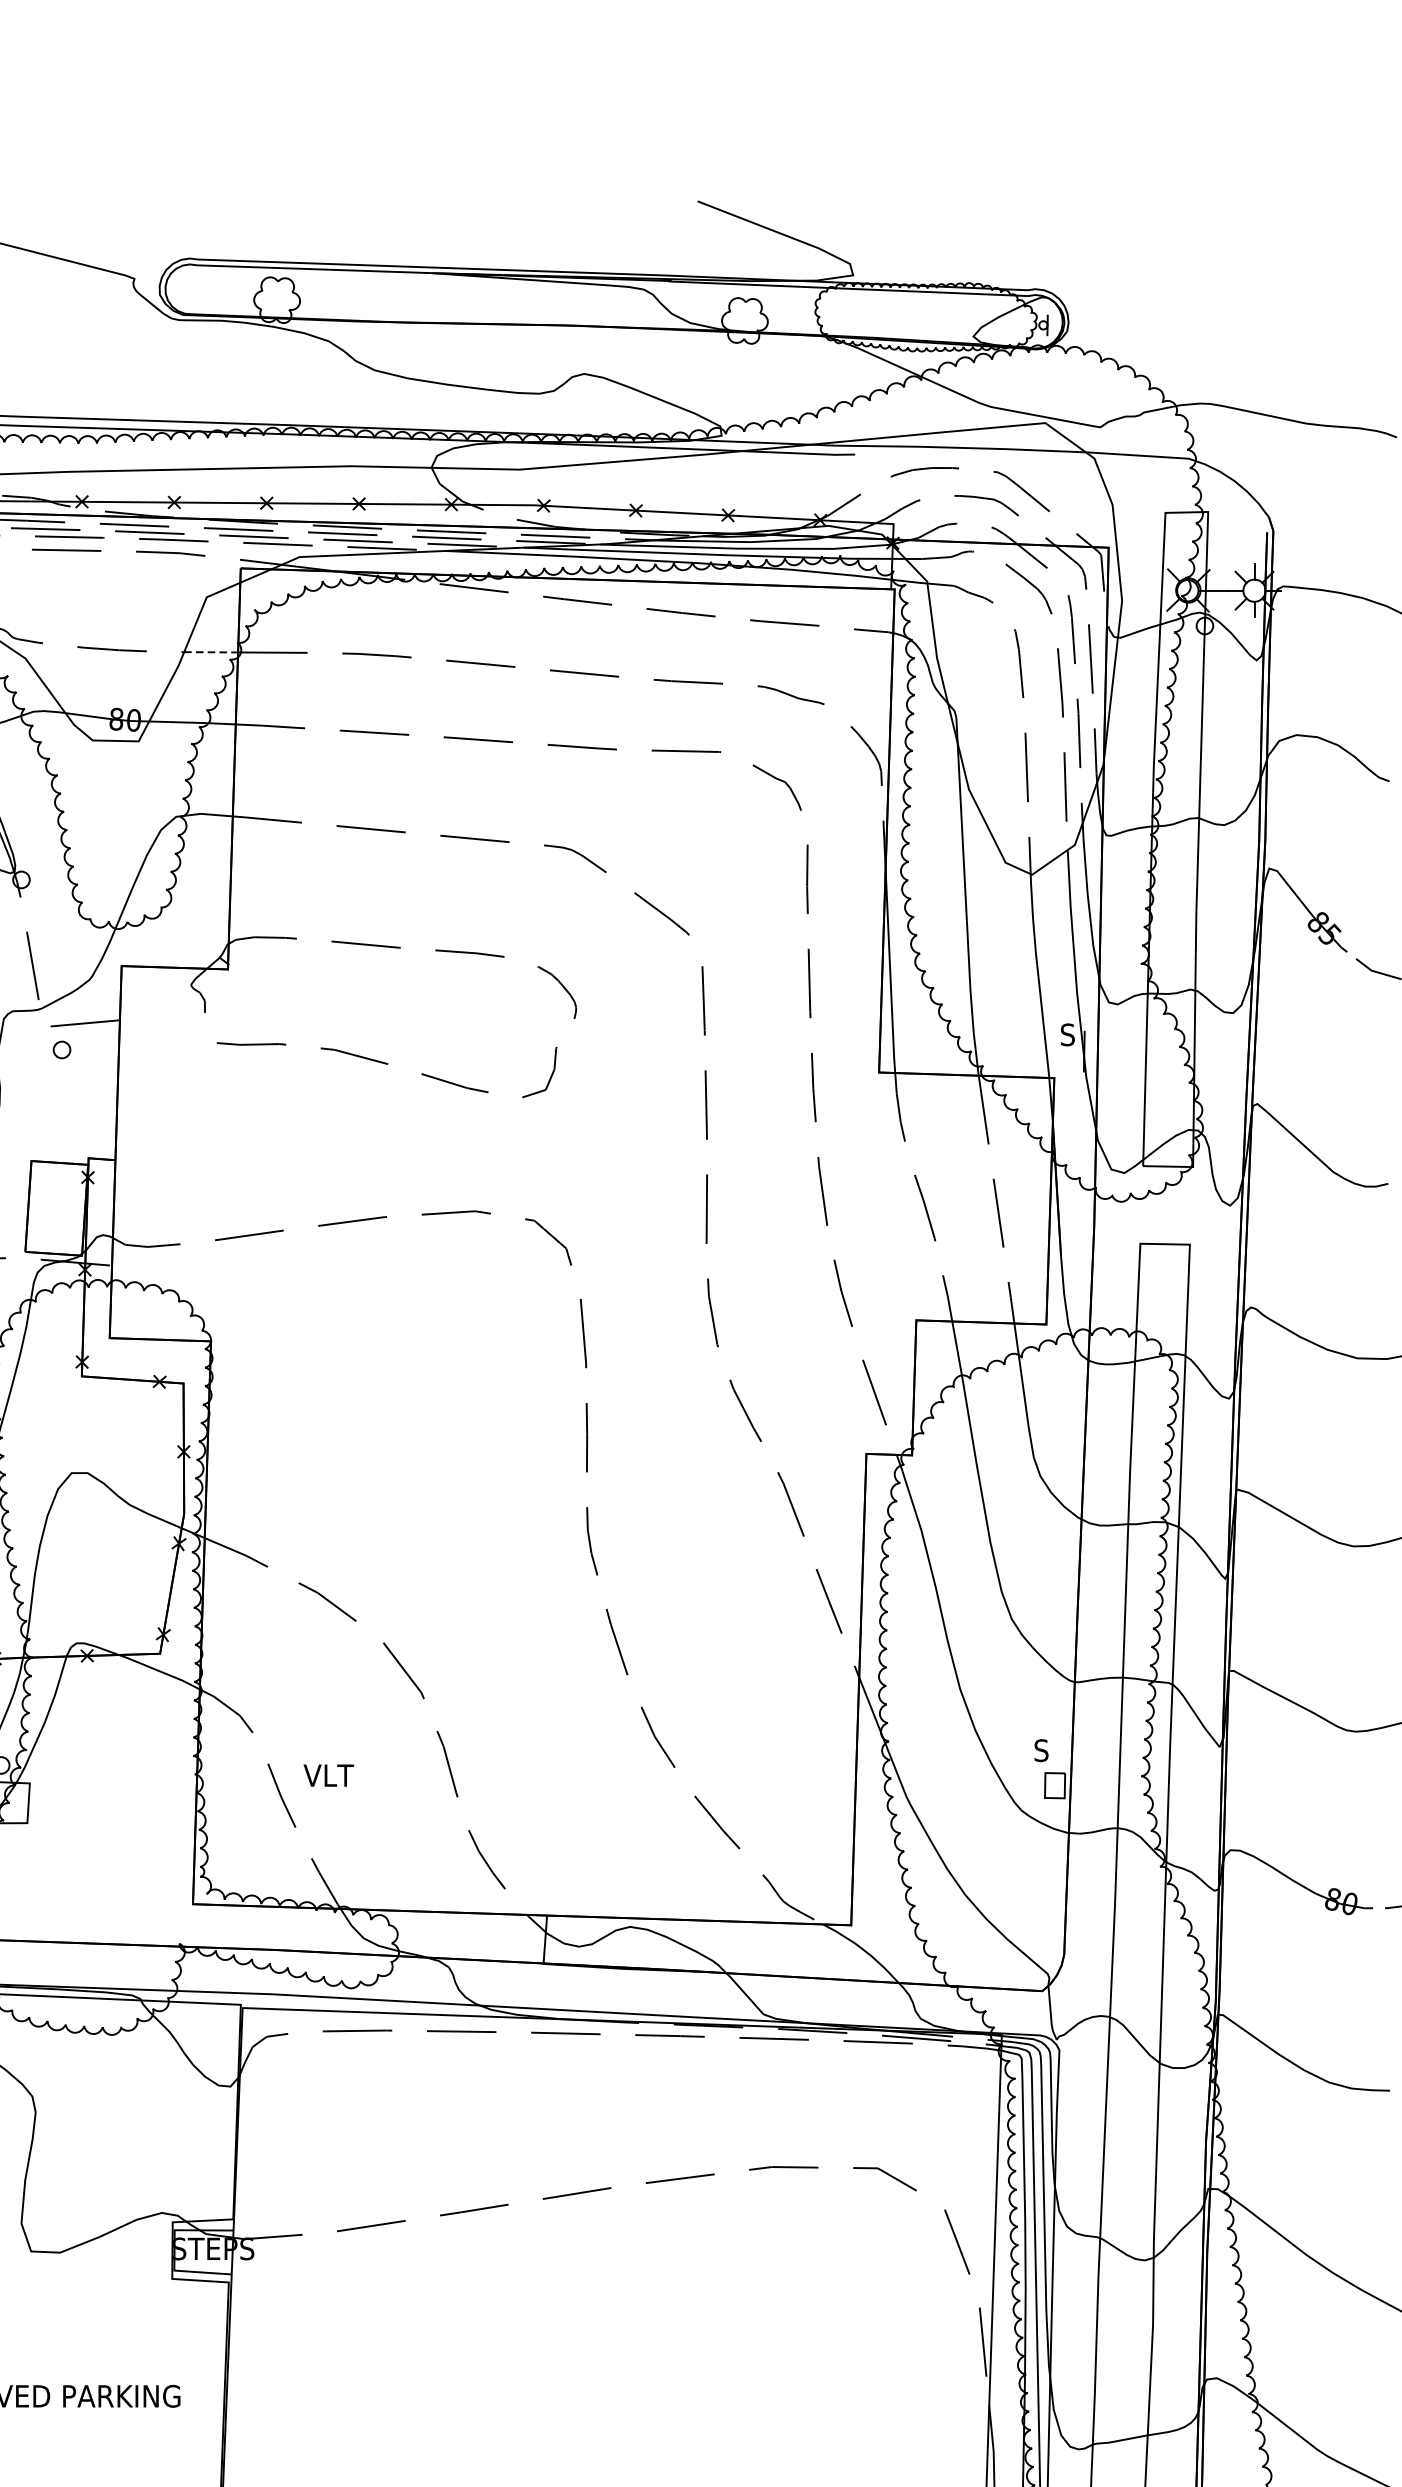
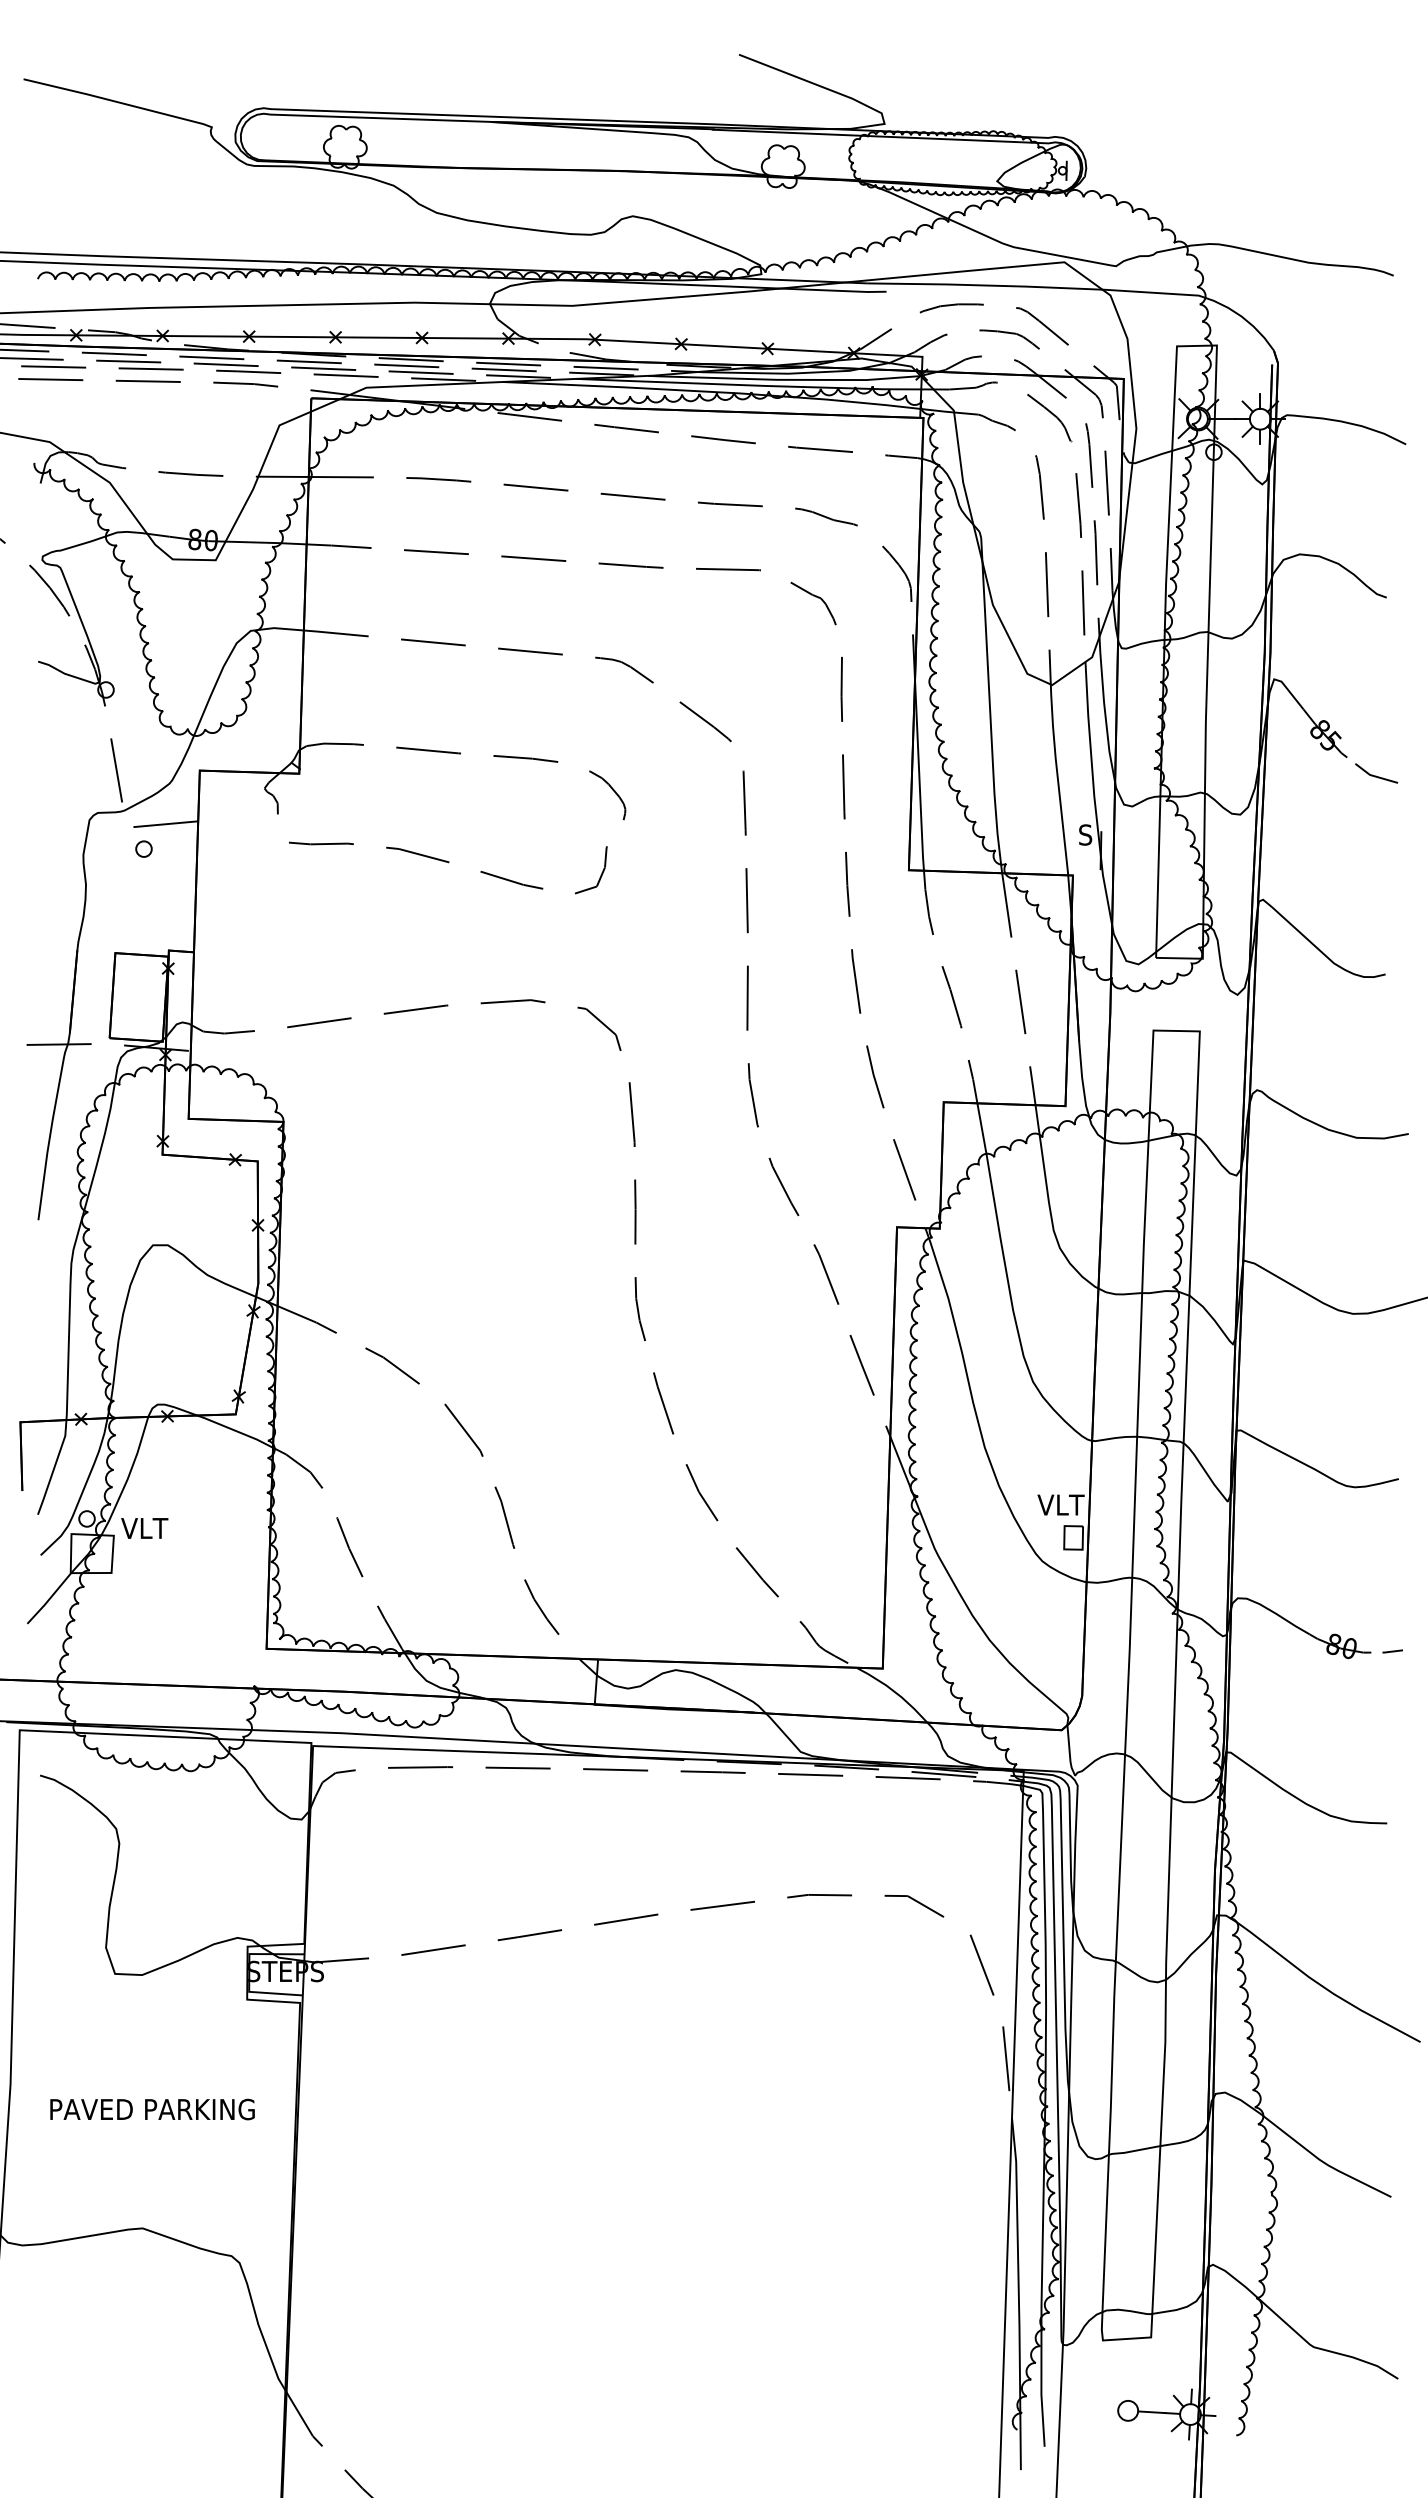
line: (212, 651) -> (284, 476), dashed -> solid
text: (1041, 1750) -> (1060, 1504), S -> VLT
text: (328, 1775) -> (144, 1528), moved

